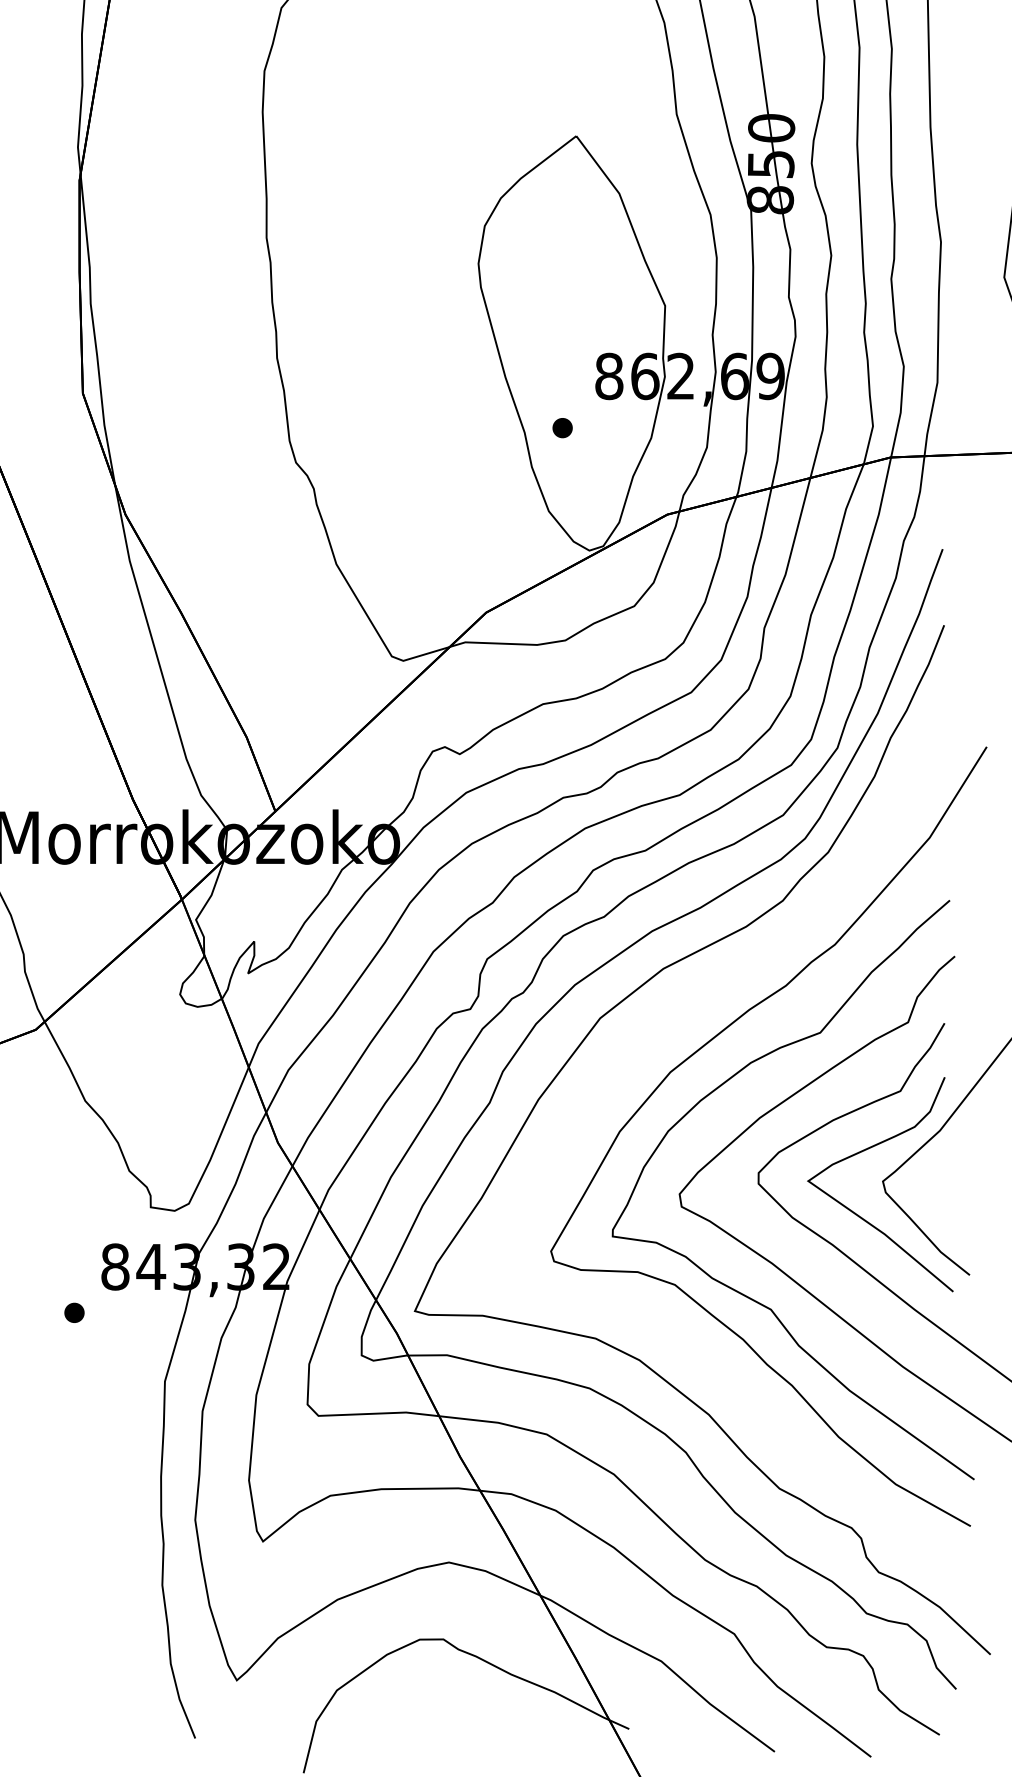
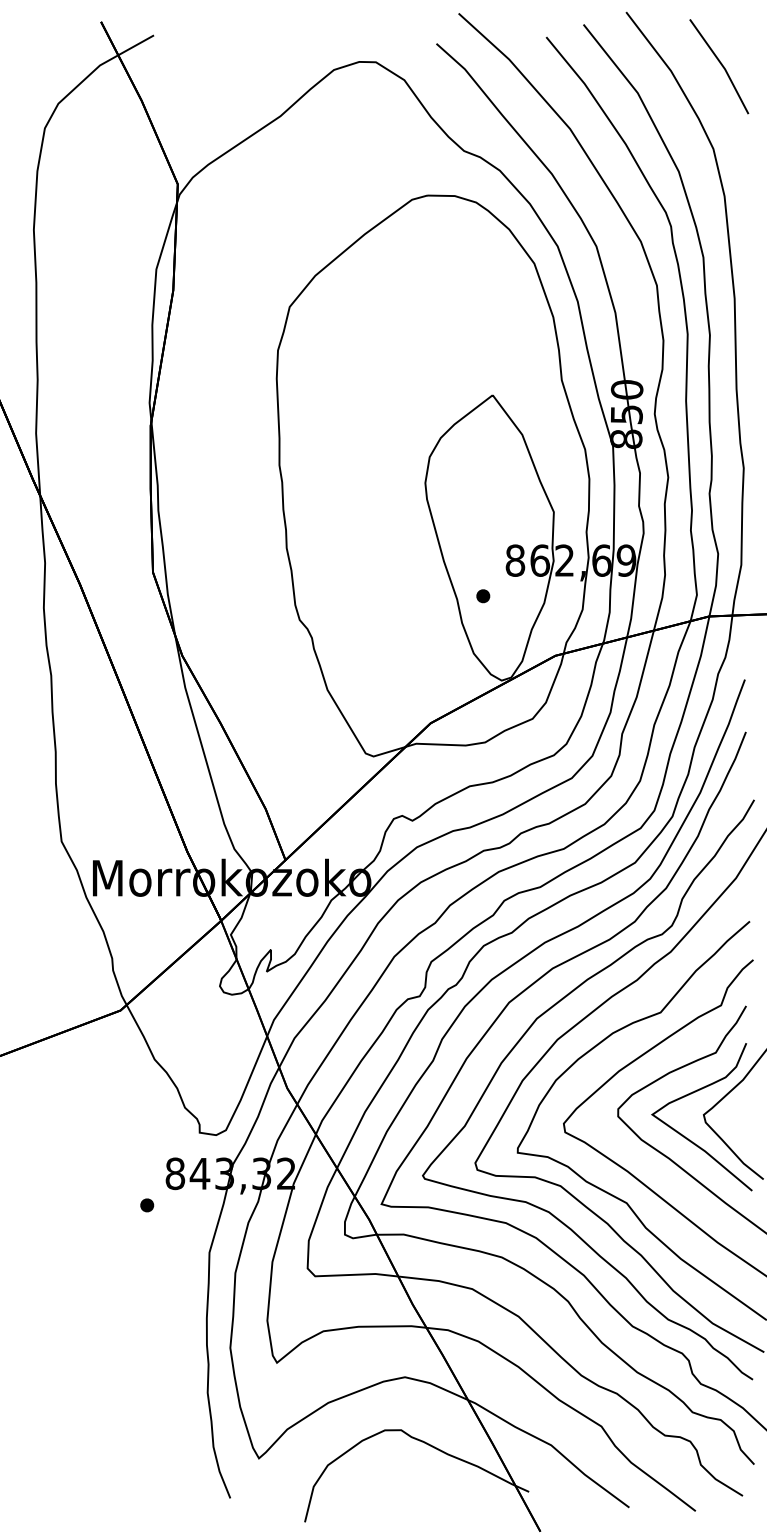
curve: (621, 1069) -> (523, 1037), added

